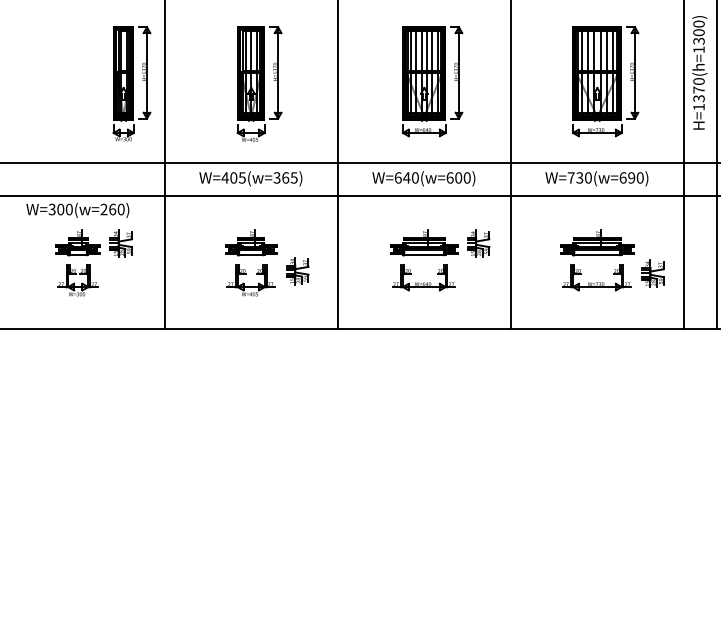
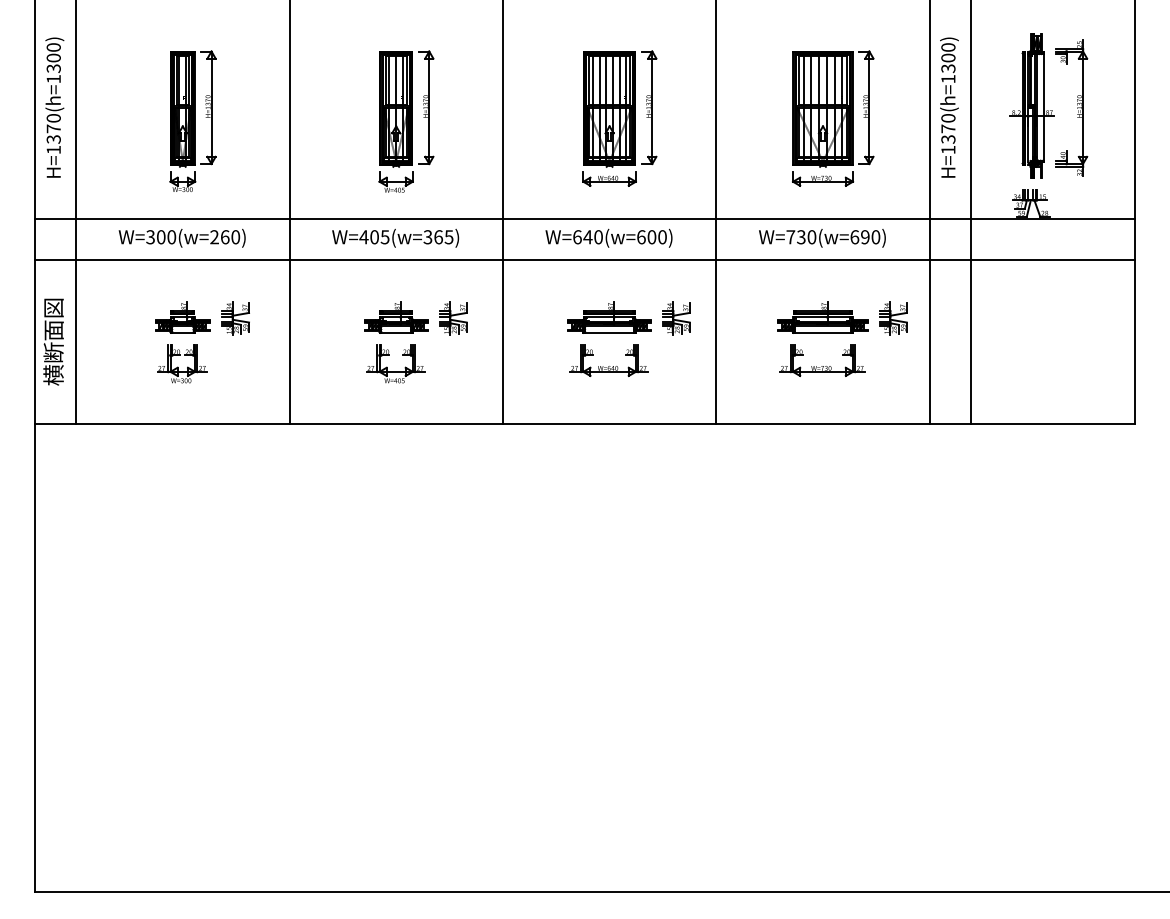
part: (131, 83) -> (192, 120), moved
text: (77, 209) -> (181, 237), moved
part: (297, 271) -> (453, 318), moved
part: (652, 273) -> (893, 318), moved

